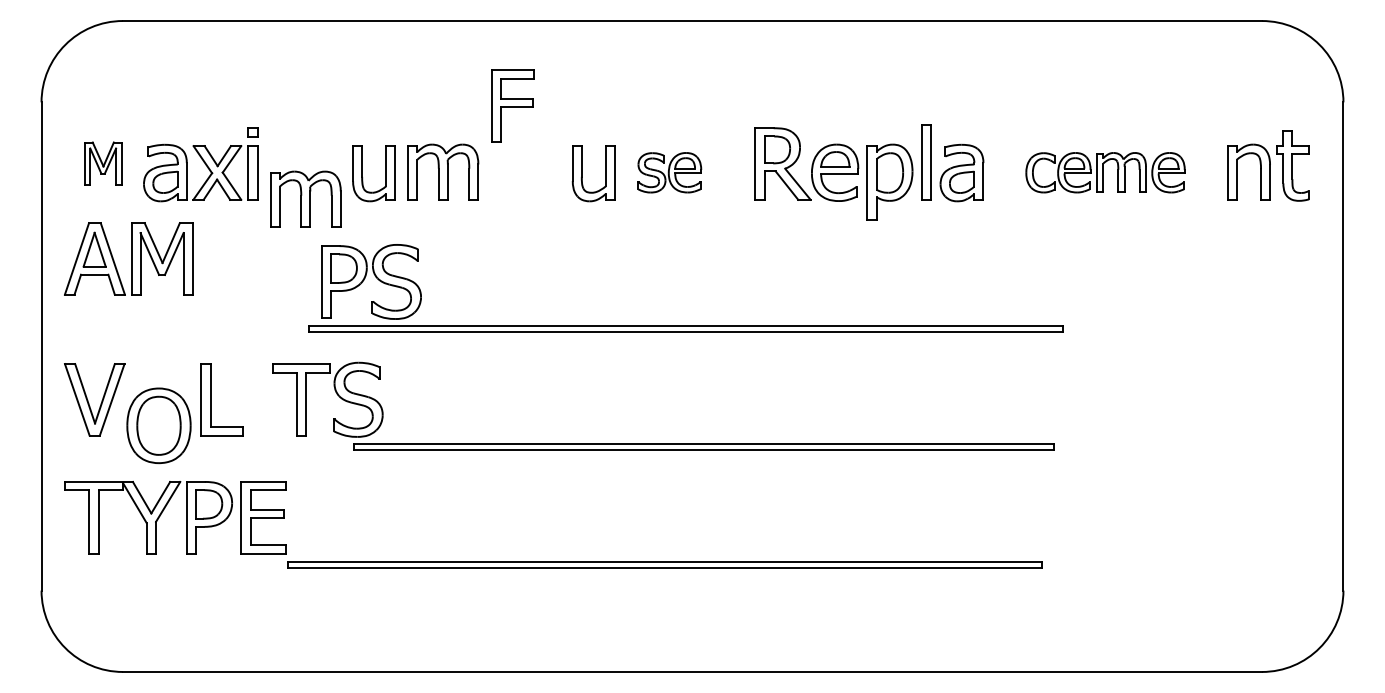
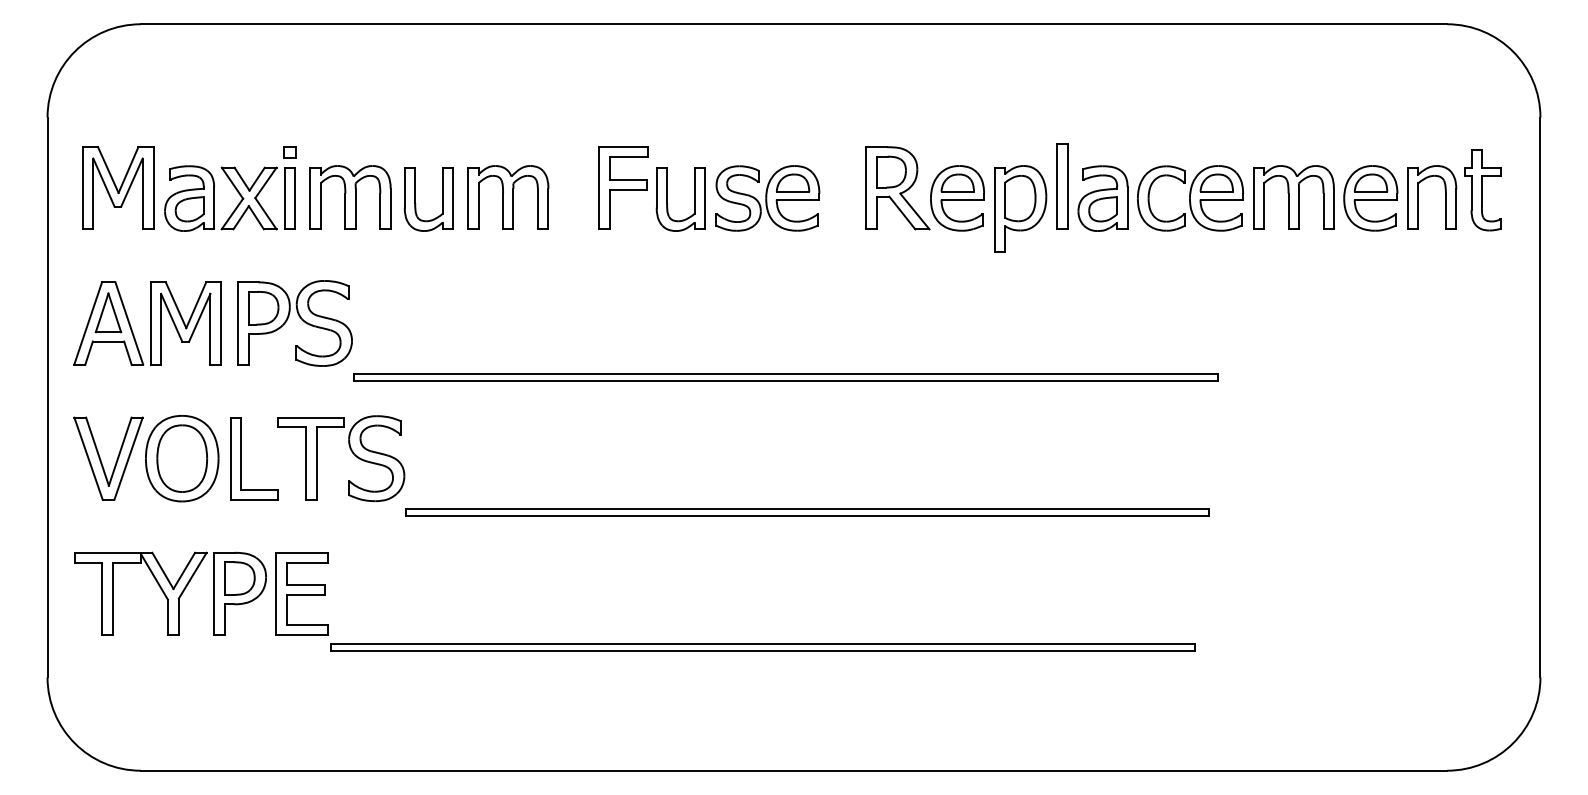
part: (512, 105) -> (623, 187), moved
part: (103, 163) -> (118, 187), size x1.67
part: (669, 172) -> (767, 197), size x1.43
part: (1105, 172) -> (1267, 197), size x1.43
part: (305, 198) -> (350, 196), moved
part: (128, 258) -> (147, 322), moved
part: (371, 281) -> (295, 322), moved
part: (336, 394) -> (351, 452), moved
part: (158, 425) -> (181, 458), moved

